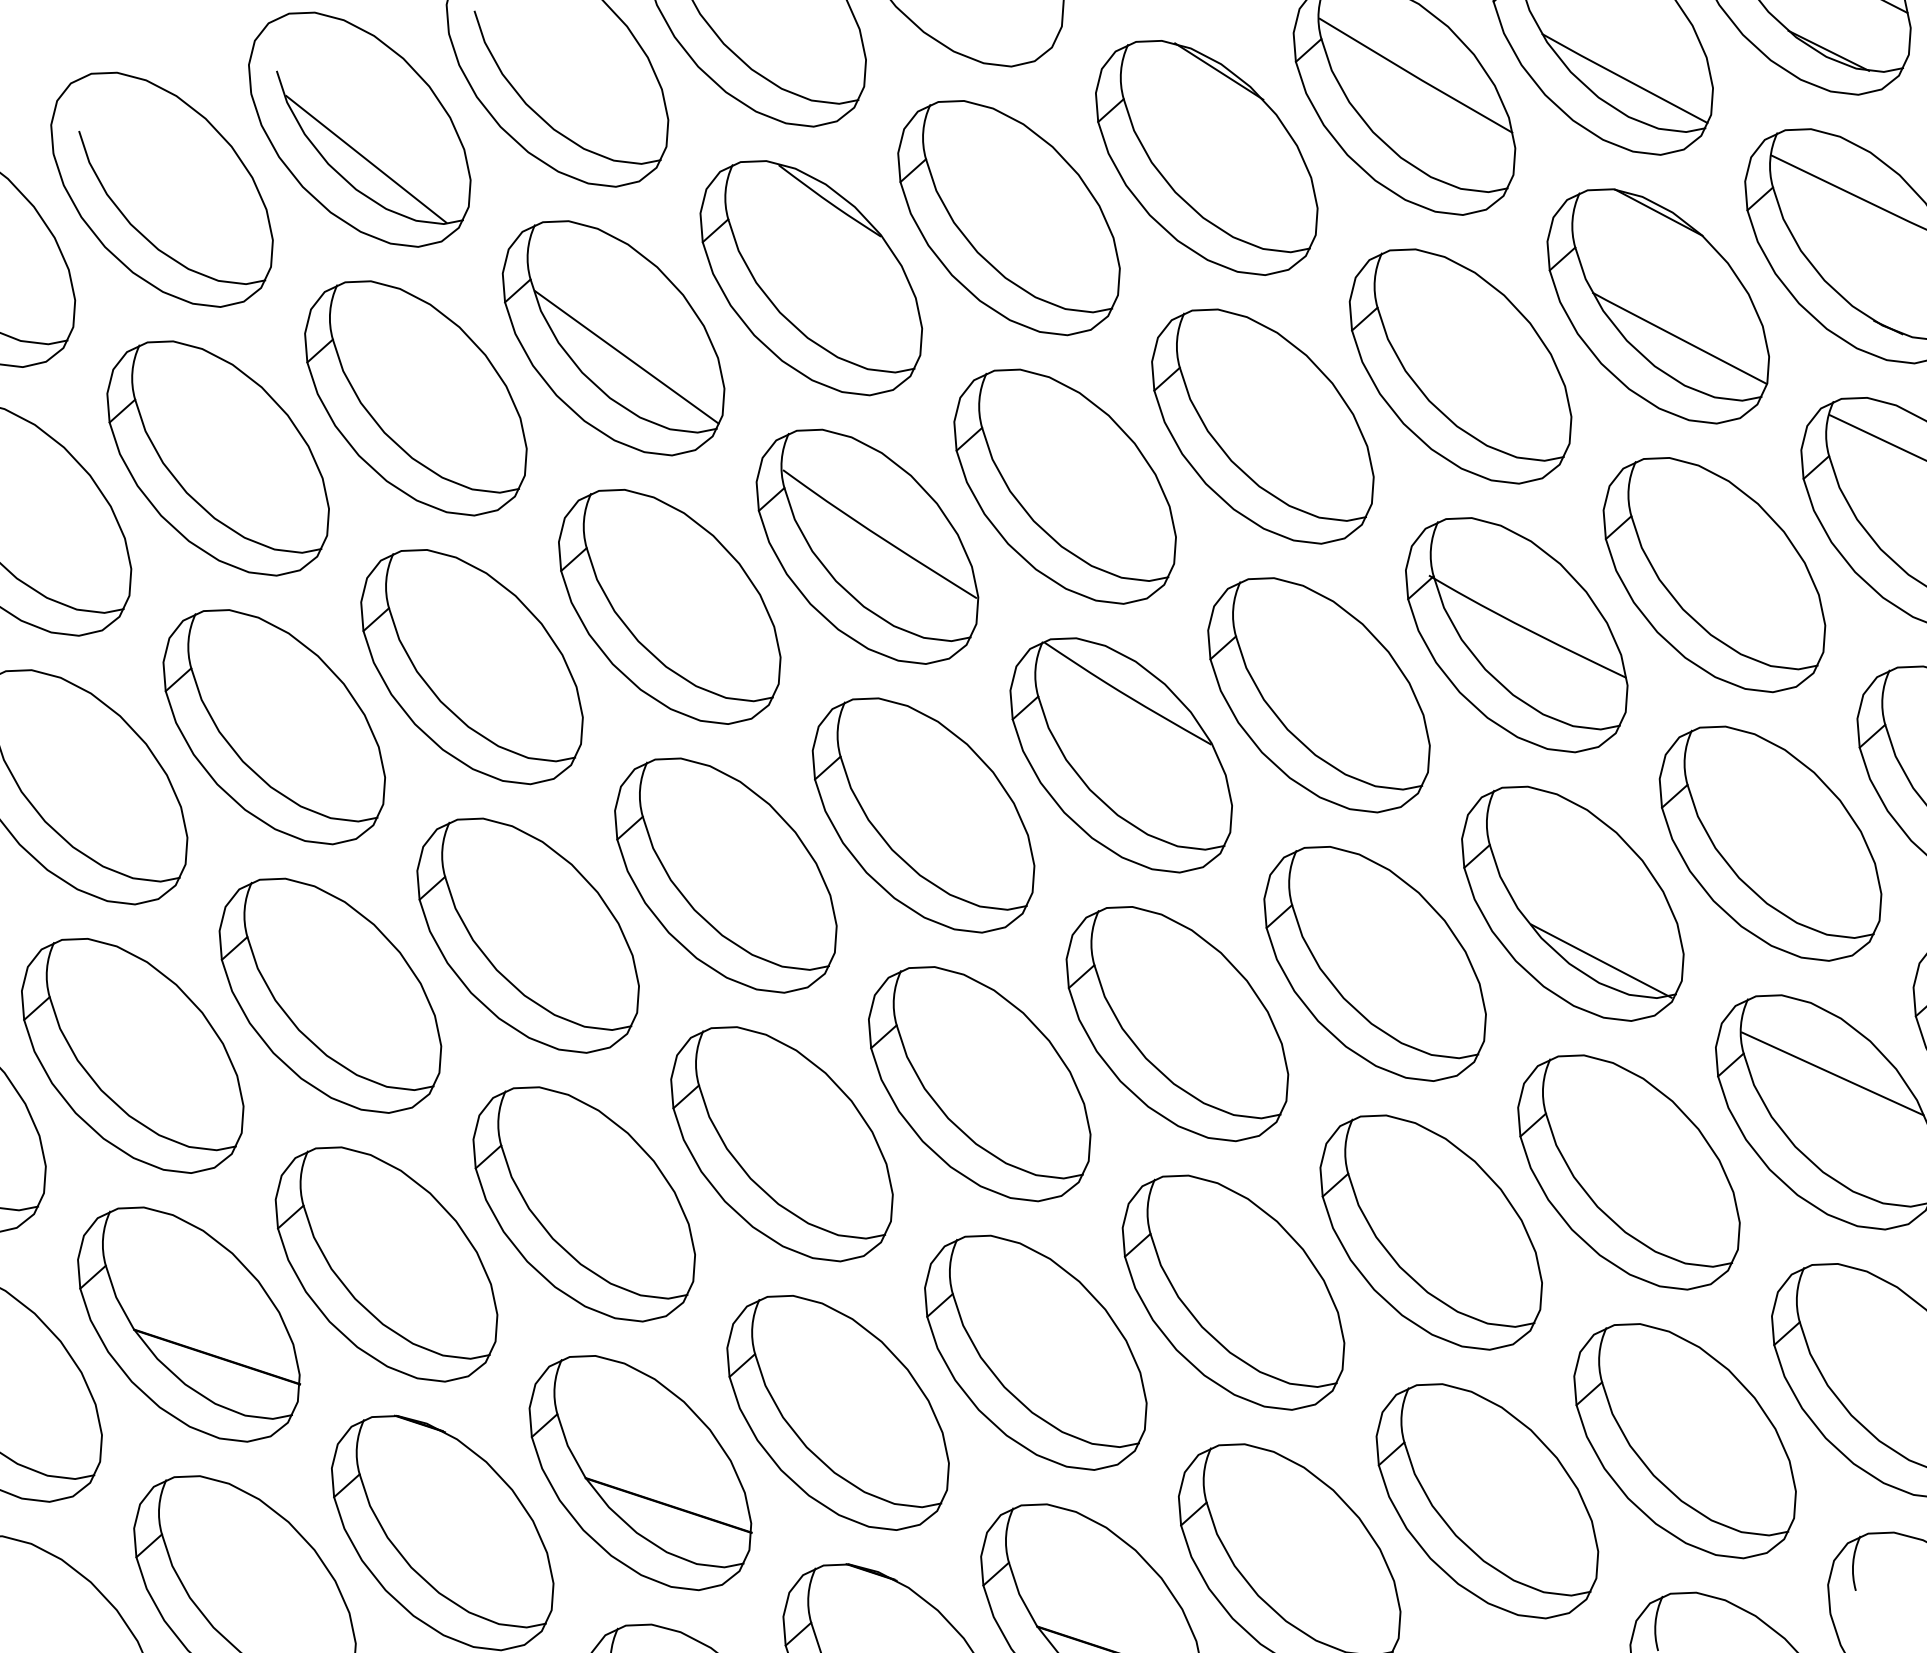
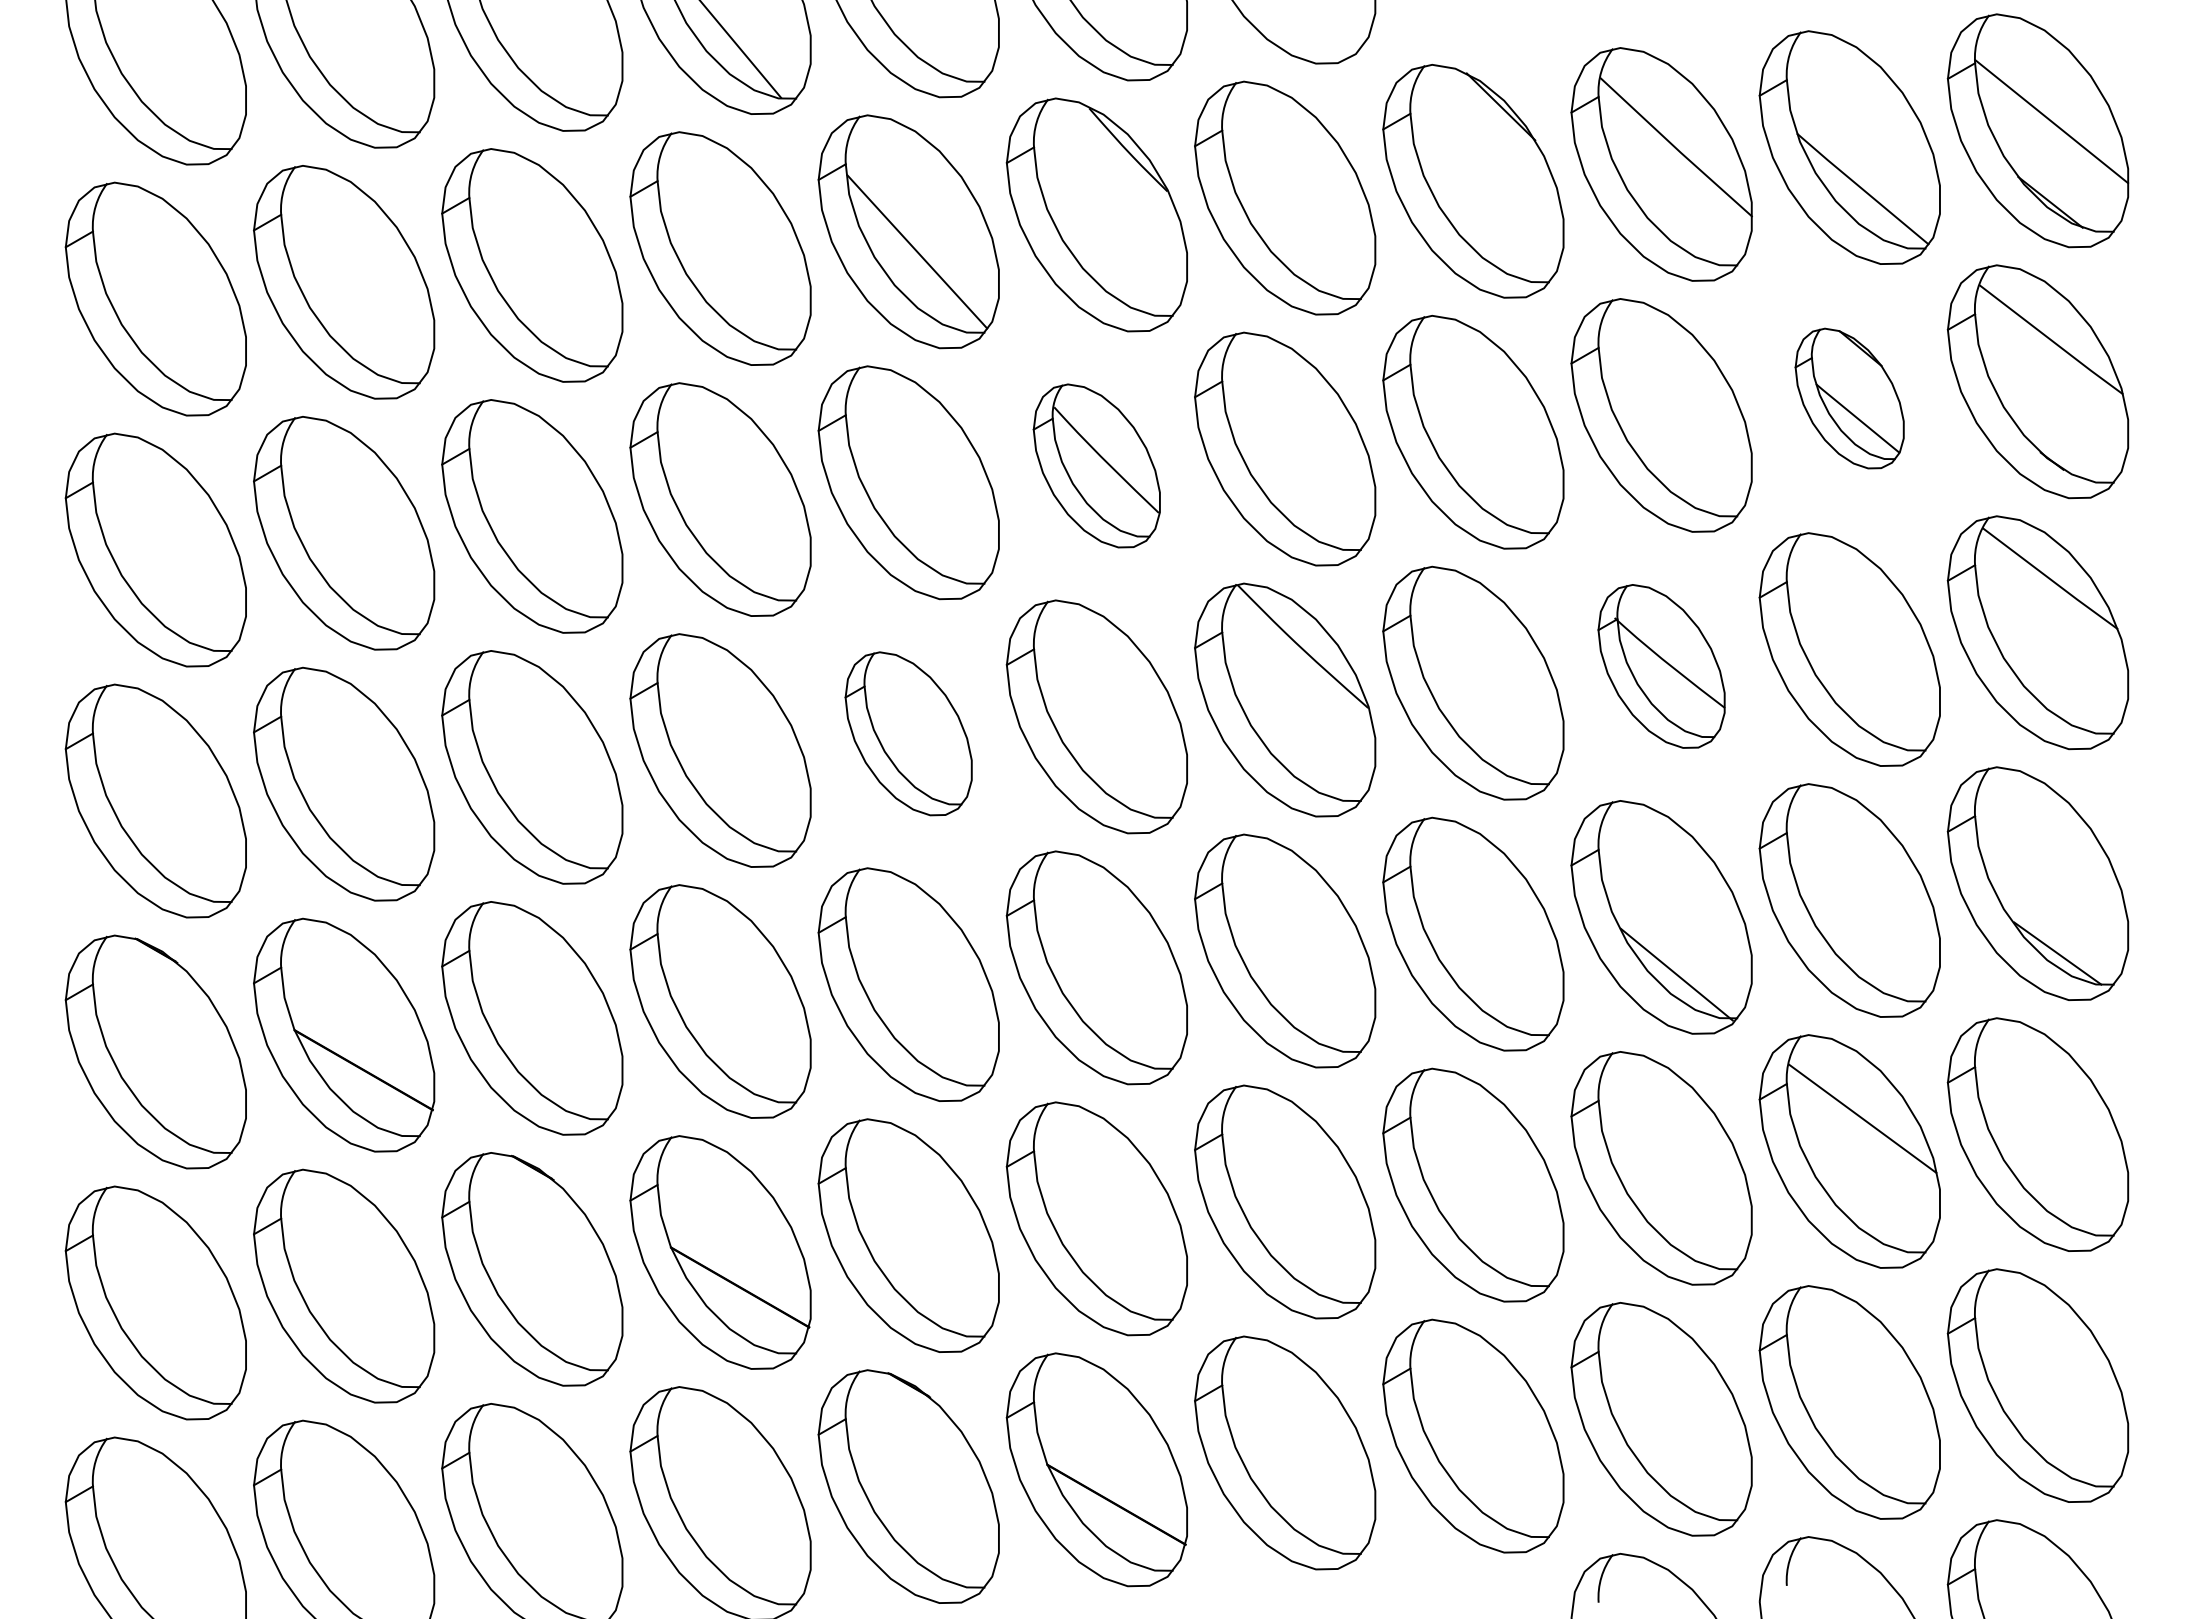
part: (1657, 305) -> (1849, 398), size x0.6
part: (866, 545) -> (1096, 465), size x0.7
part: (1516, 634) -> (1661, 666), size x0.7
part: (725, 874) -> (908, 733), size x0.7

